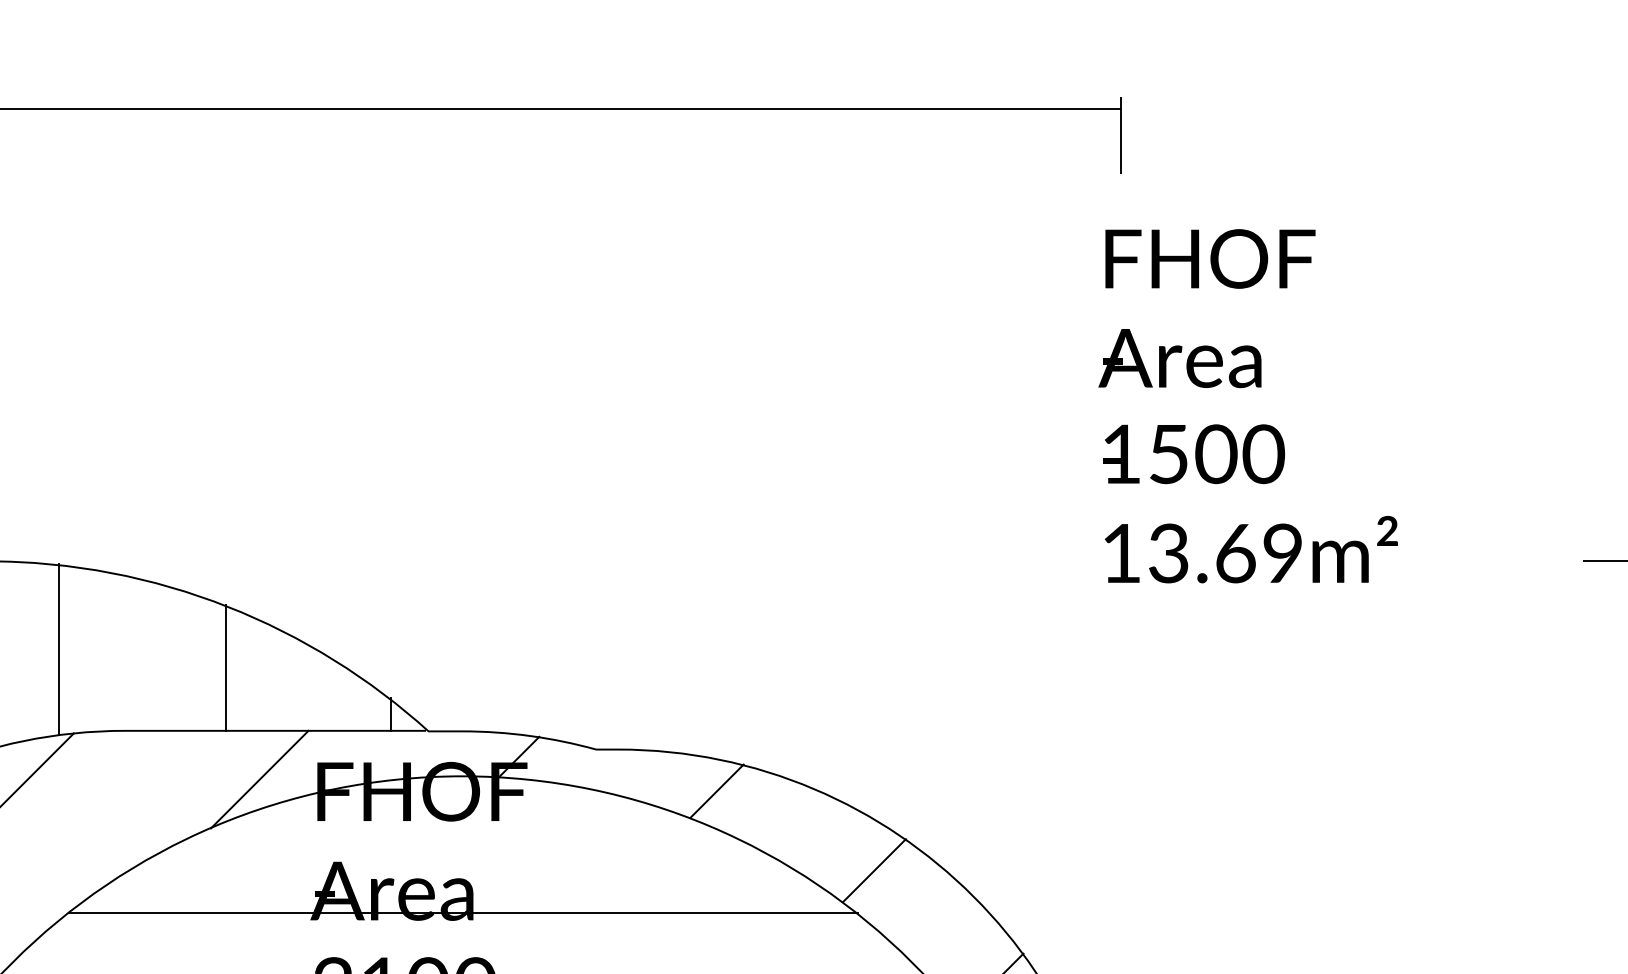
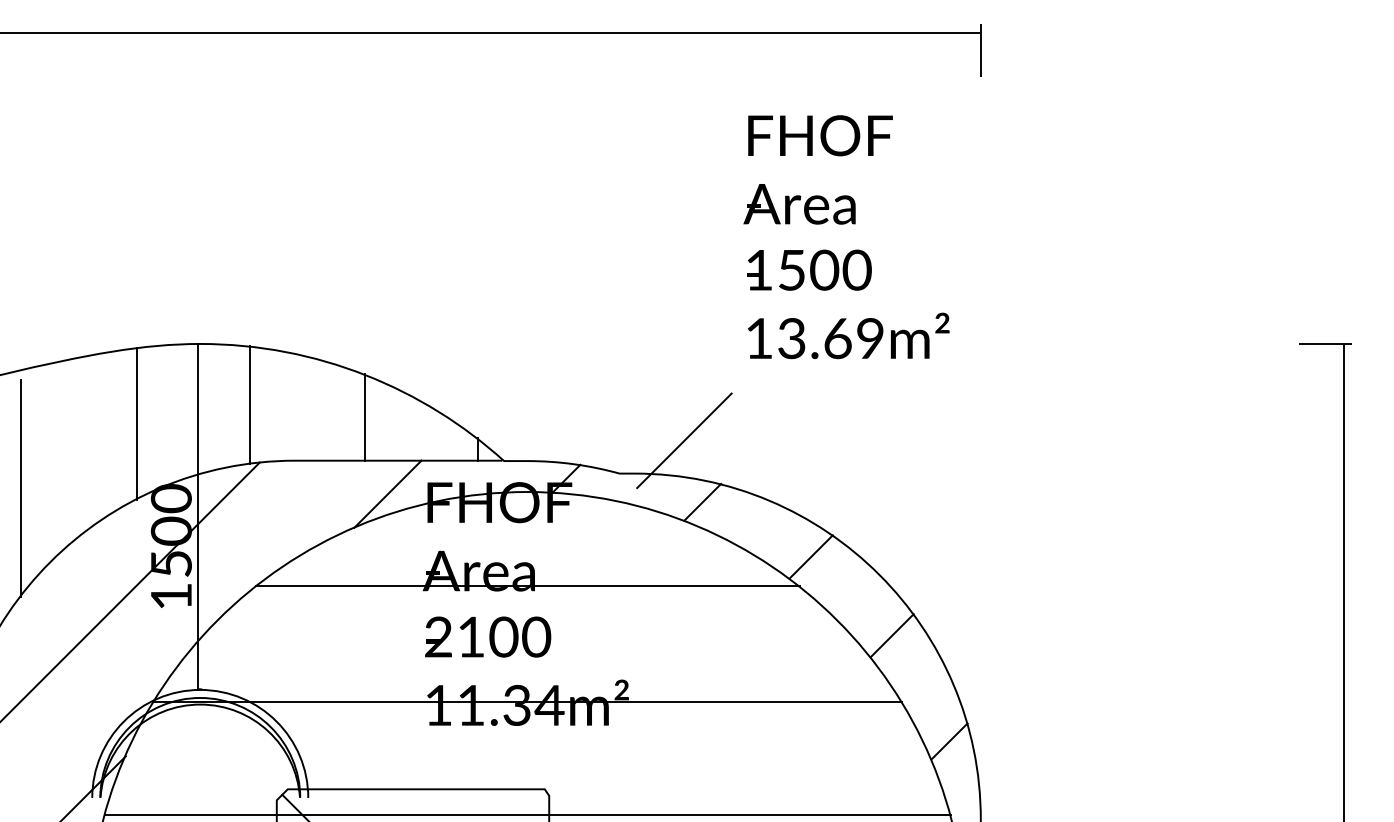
text: (1248, 406) -> (846, 237), moved
line: (690, 701) -> (684, 440), added

